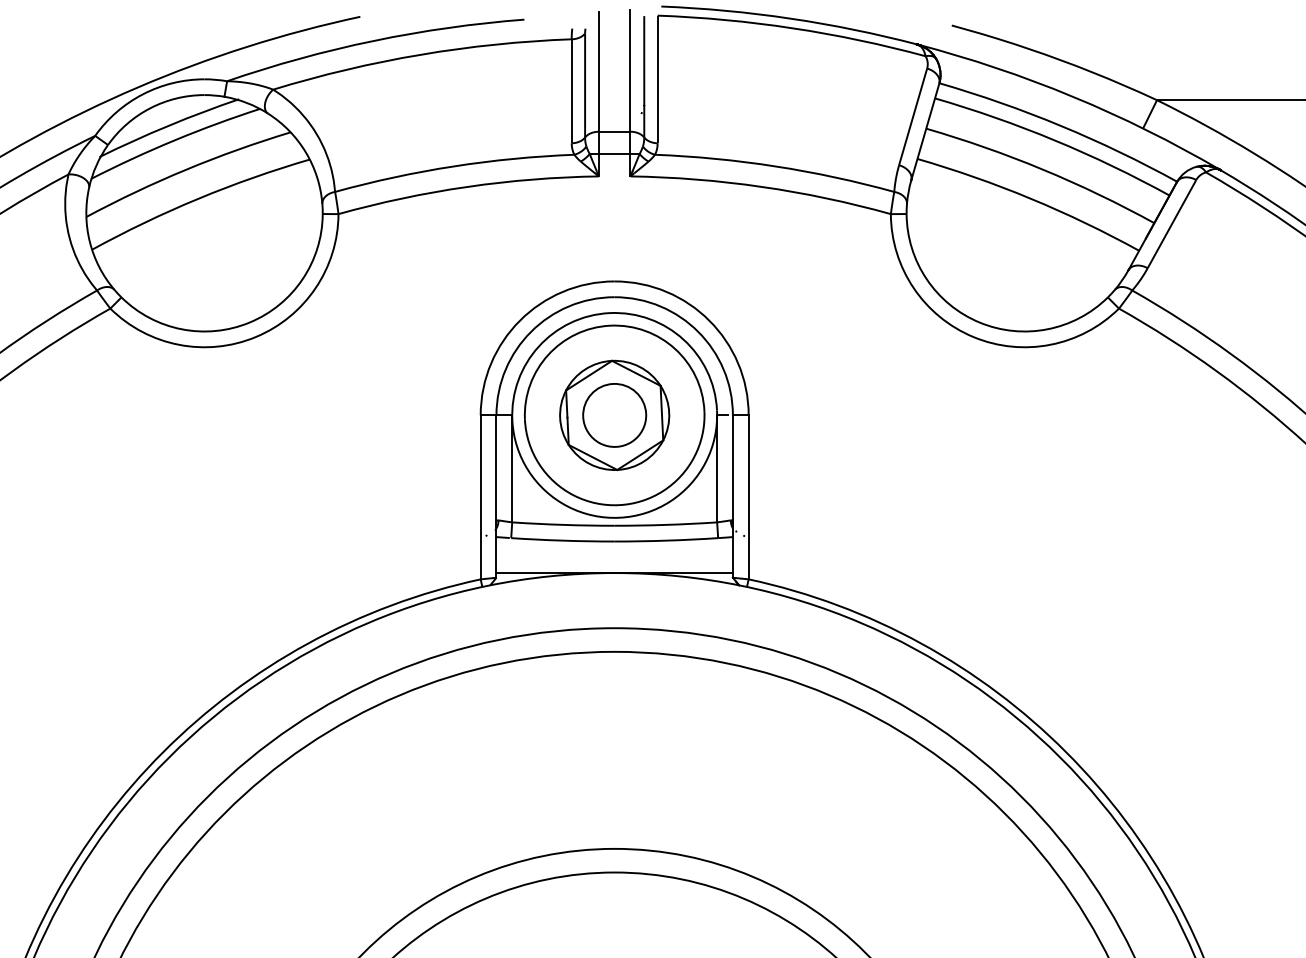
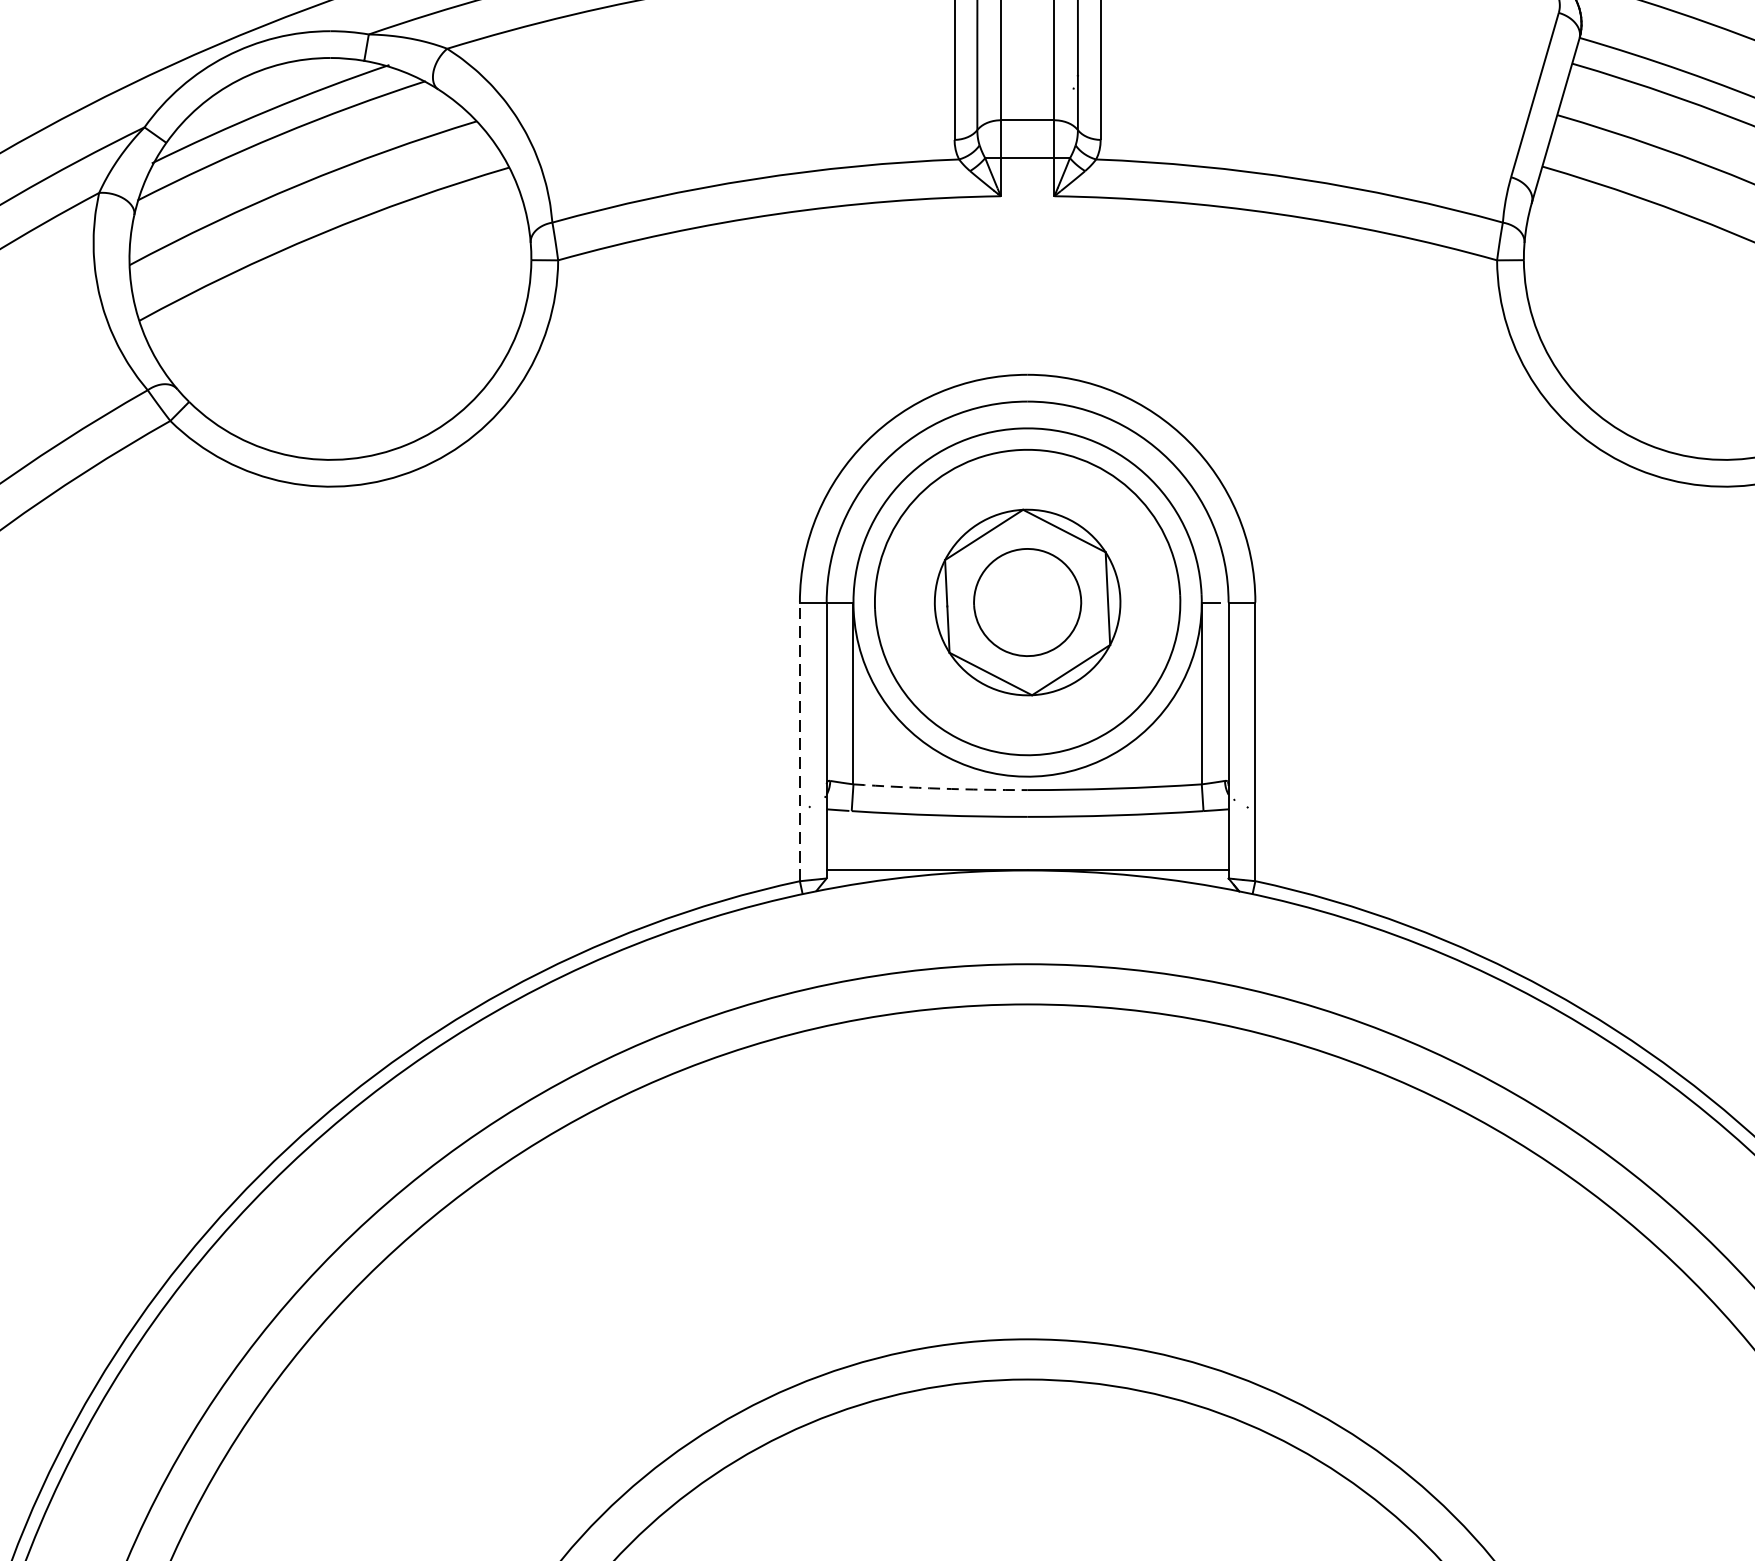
line: (480, 497) -> (799, 742), solid -> dashed
arc: (563, 524) -> (940, 787), solid -> dashed

